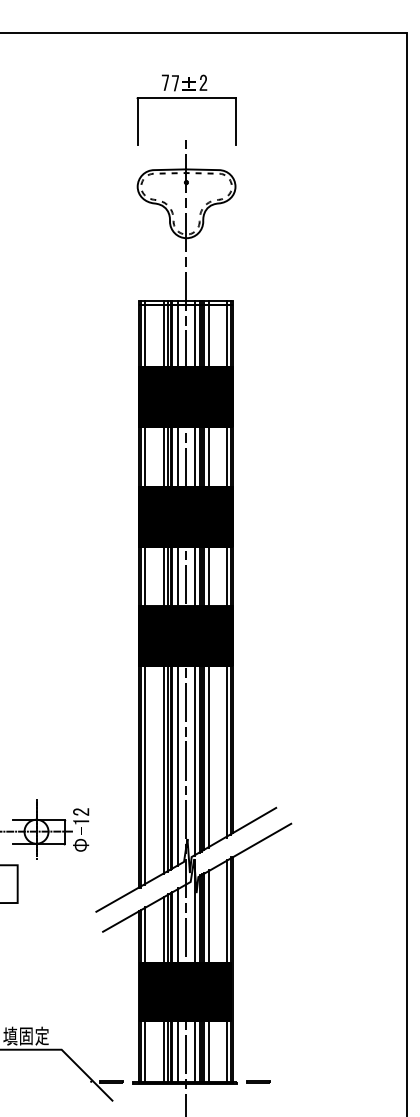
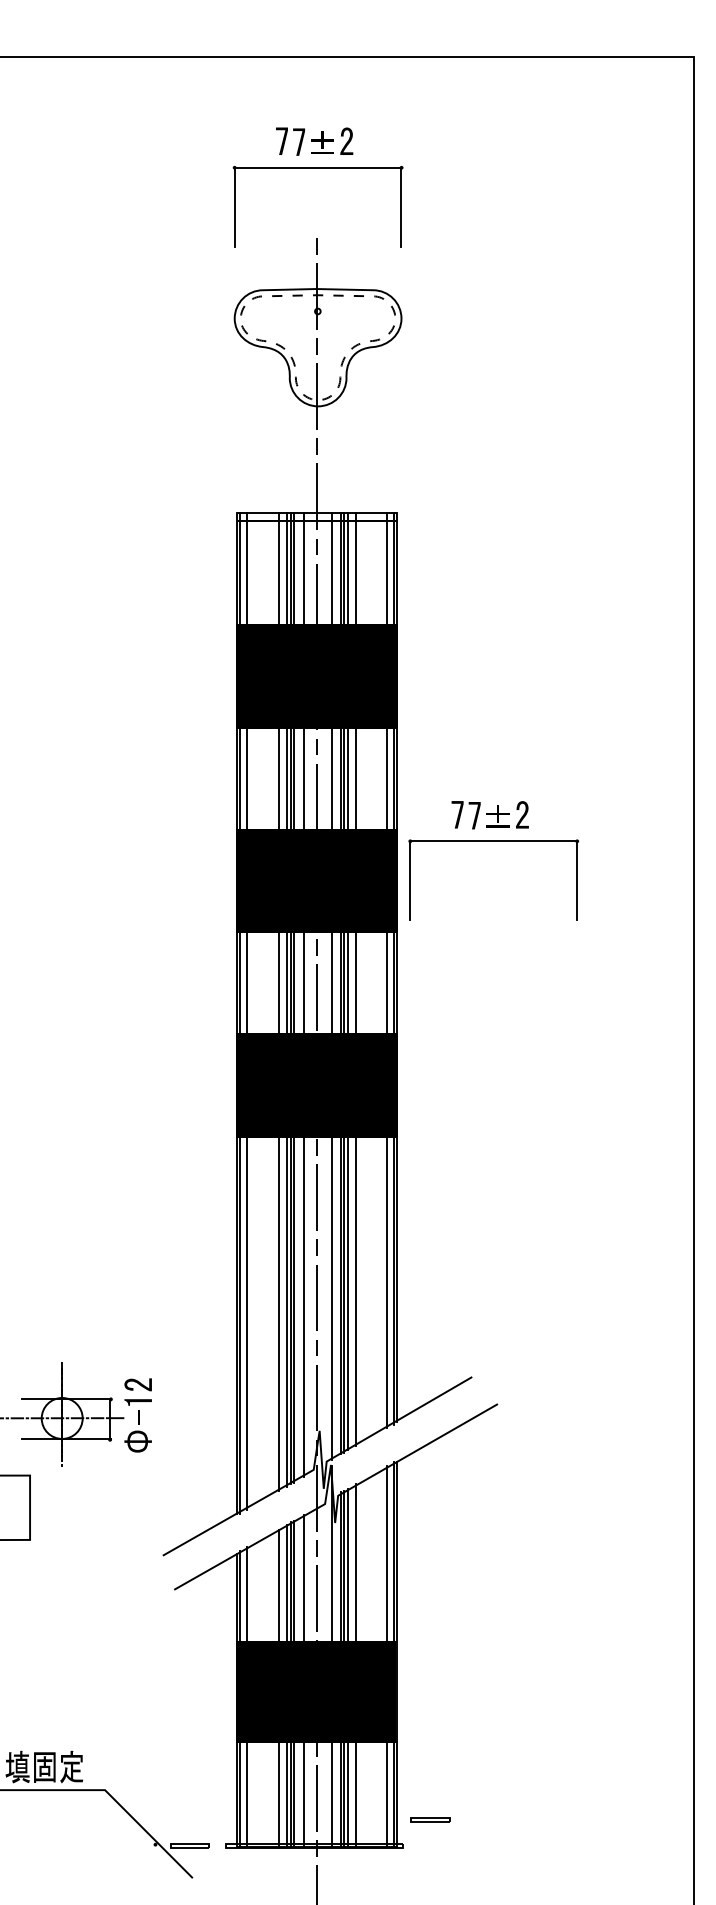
part: (289, 493) -> (493, 841), added
line: (258, 1081) -> (430, 1818), moved

